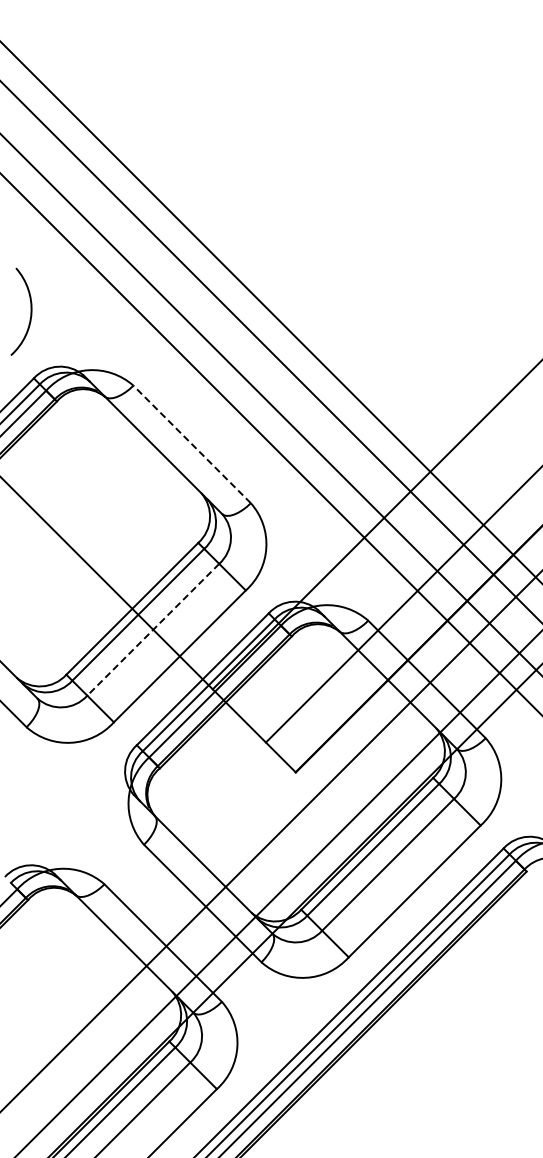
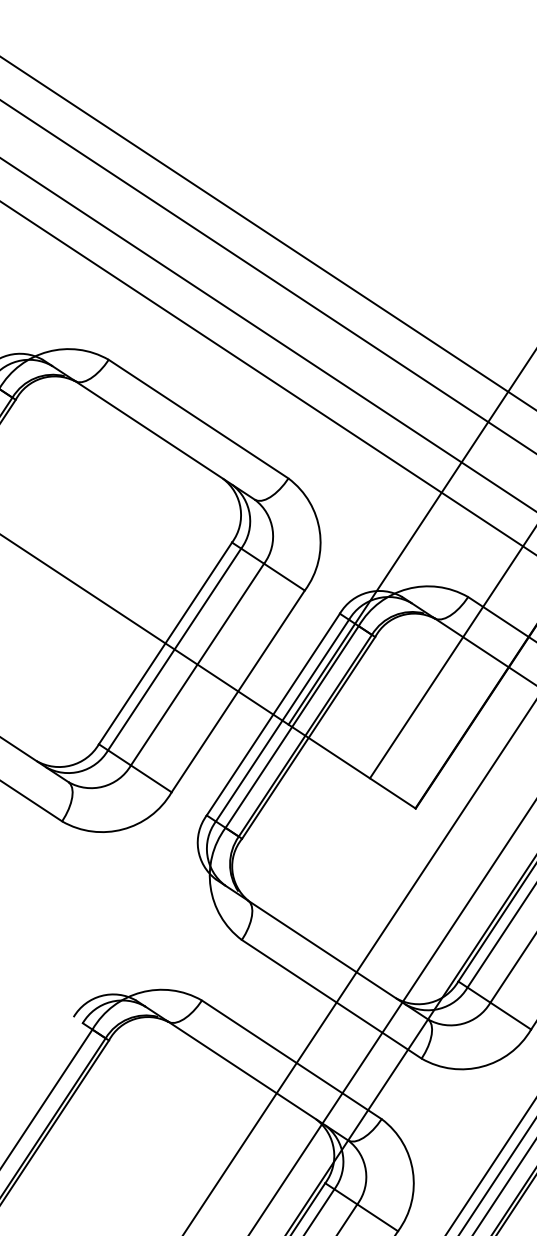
line: (191, 444) -> (197, 419), dashed -> solid
line: (152, 630) -> (196, 665), dashed -> solid

